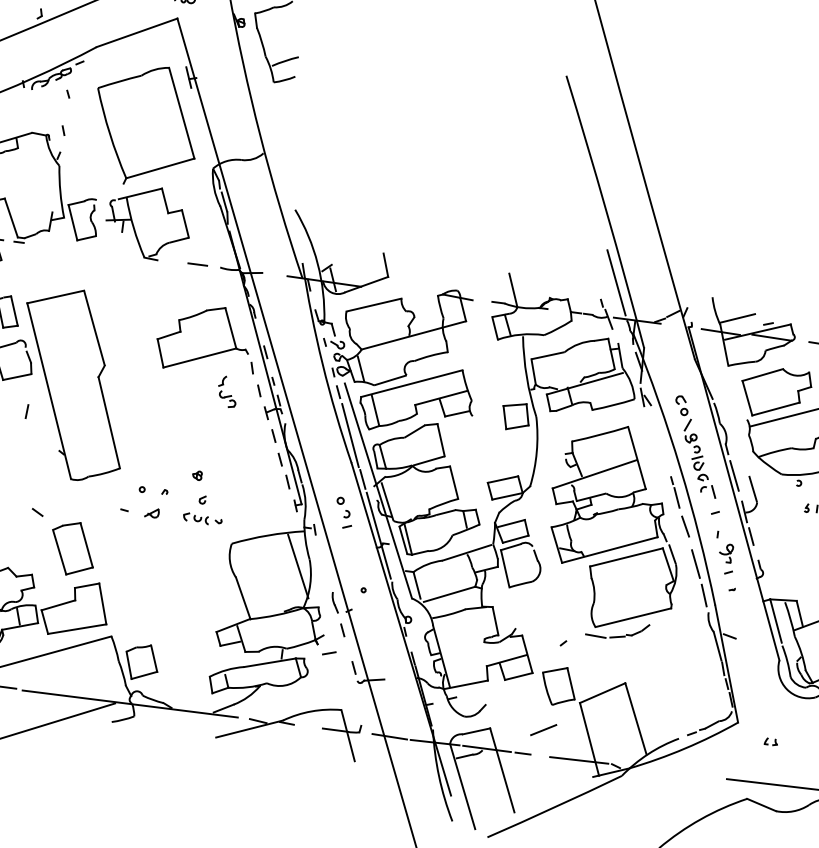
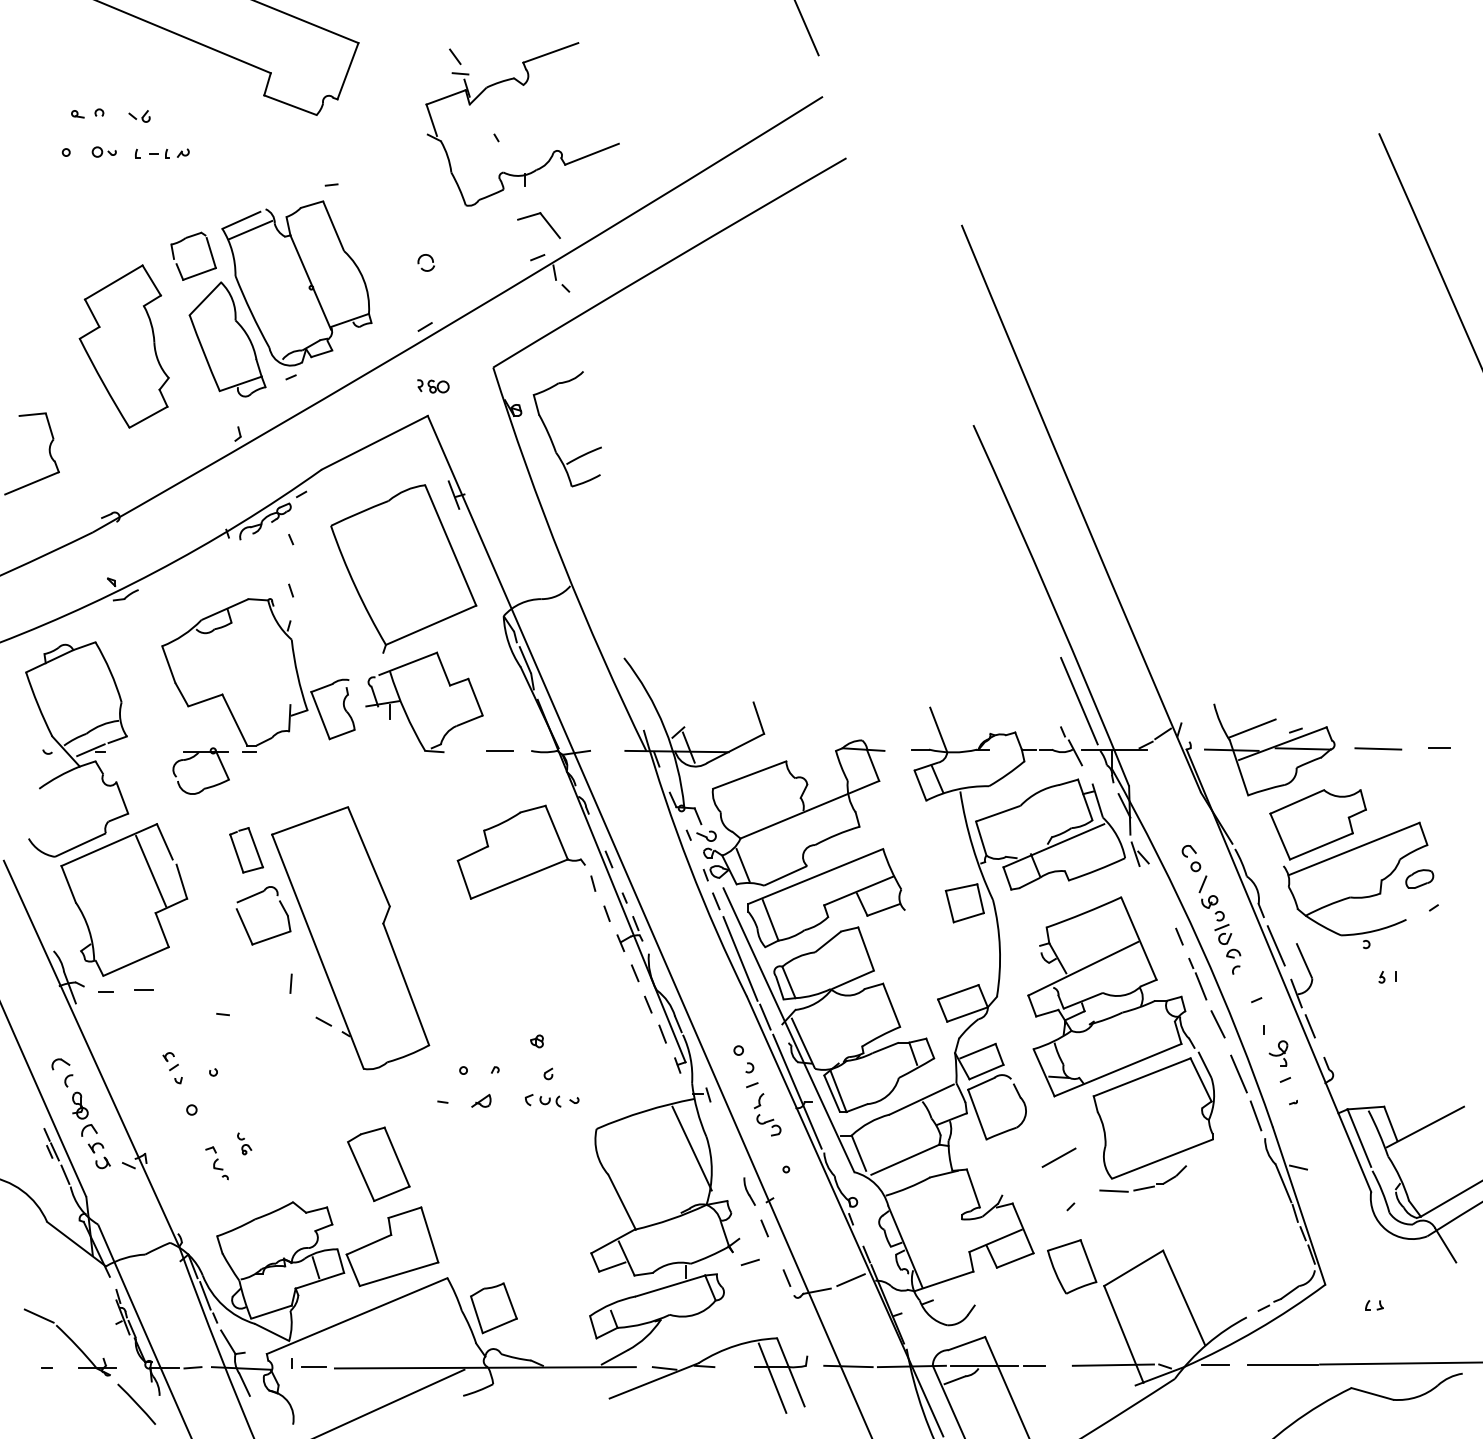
part: (227, 391) -> (767, 1114), moved
line: (713, 491) -> (1179, 936), moved
line: (37, 512) -> (323, 1021), moved
line: (399, 675) -> (850, 1280), added
line: (543, 729) -> (1058, 1157), moved
line: (334, 737) -> (772, 1377), added
line: (652, 769) -> (1215, 1364), added
line: (700, 775) -> (1282, 1364), added

